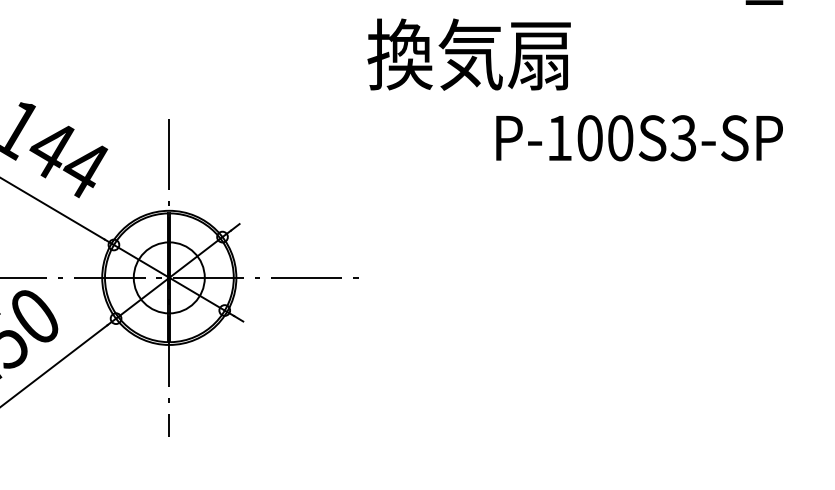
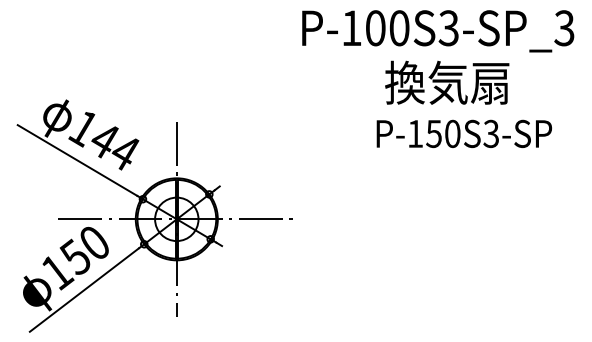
text: (469, 54) -> (447, 82), moved
text: (589, 137) -> (433, 133), P-100S3-SP -> P-150S3-SP

